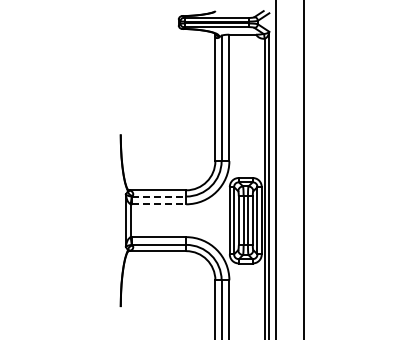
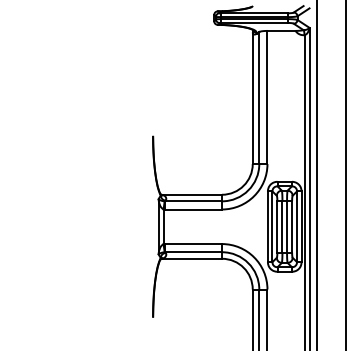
line: (159, 196) -> (193, 201), dashed -> solid
line: (159, 204) -> (193, 209), dashed -> solid

